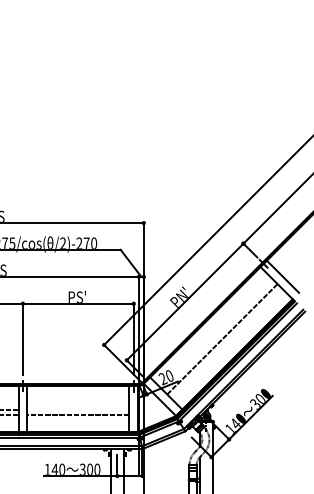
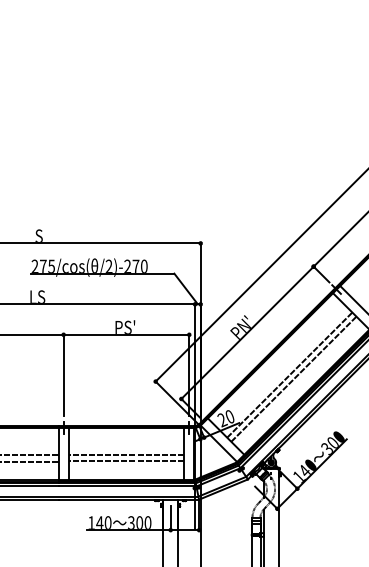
line: (225, 342) -> (293, 378), added
line: (78, 410) -> (126, 455), added

